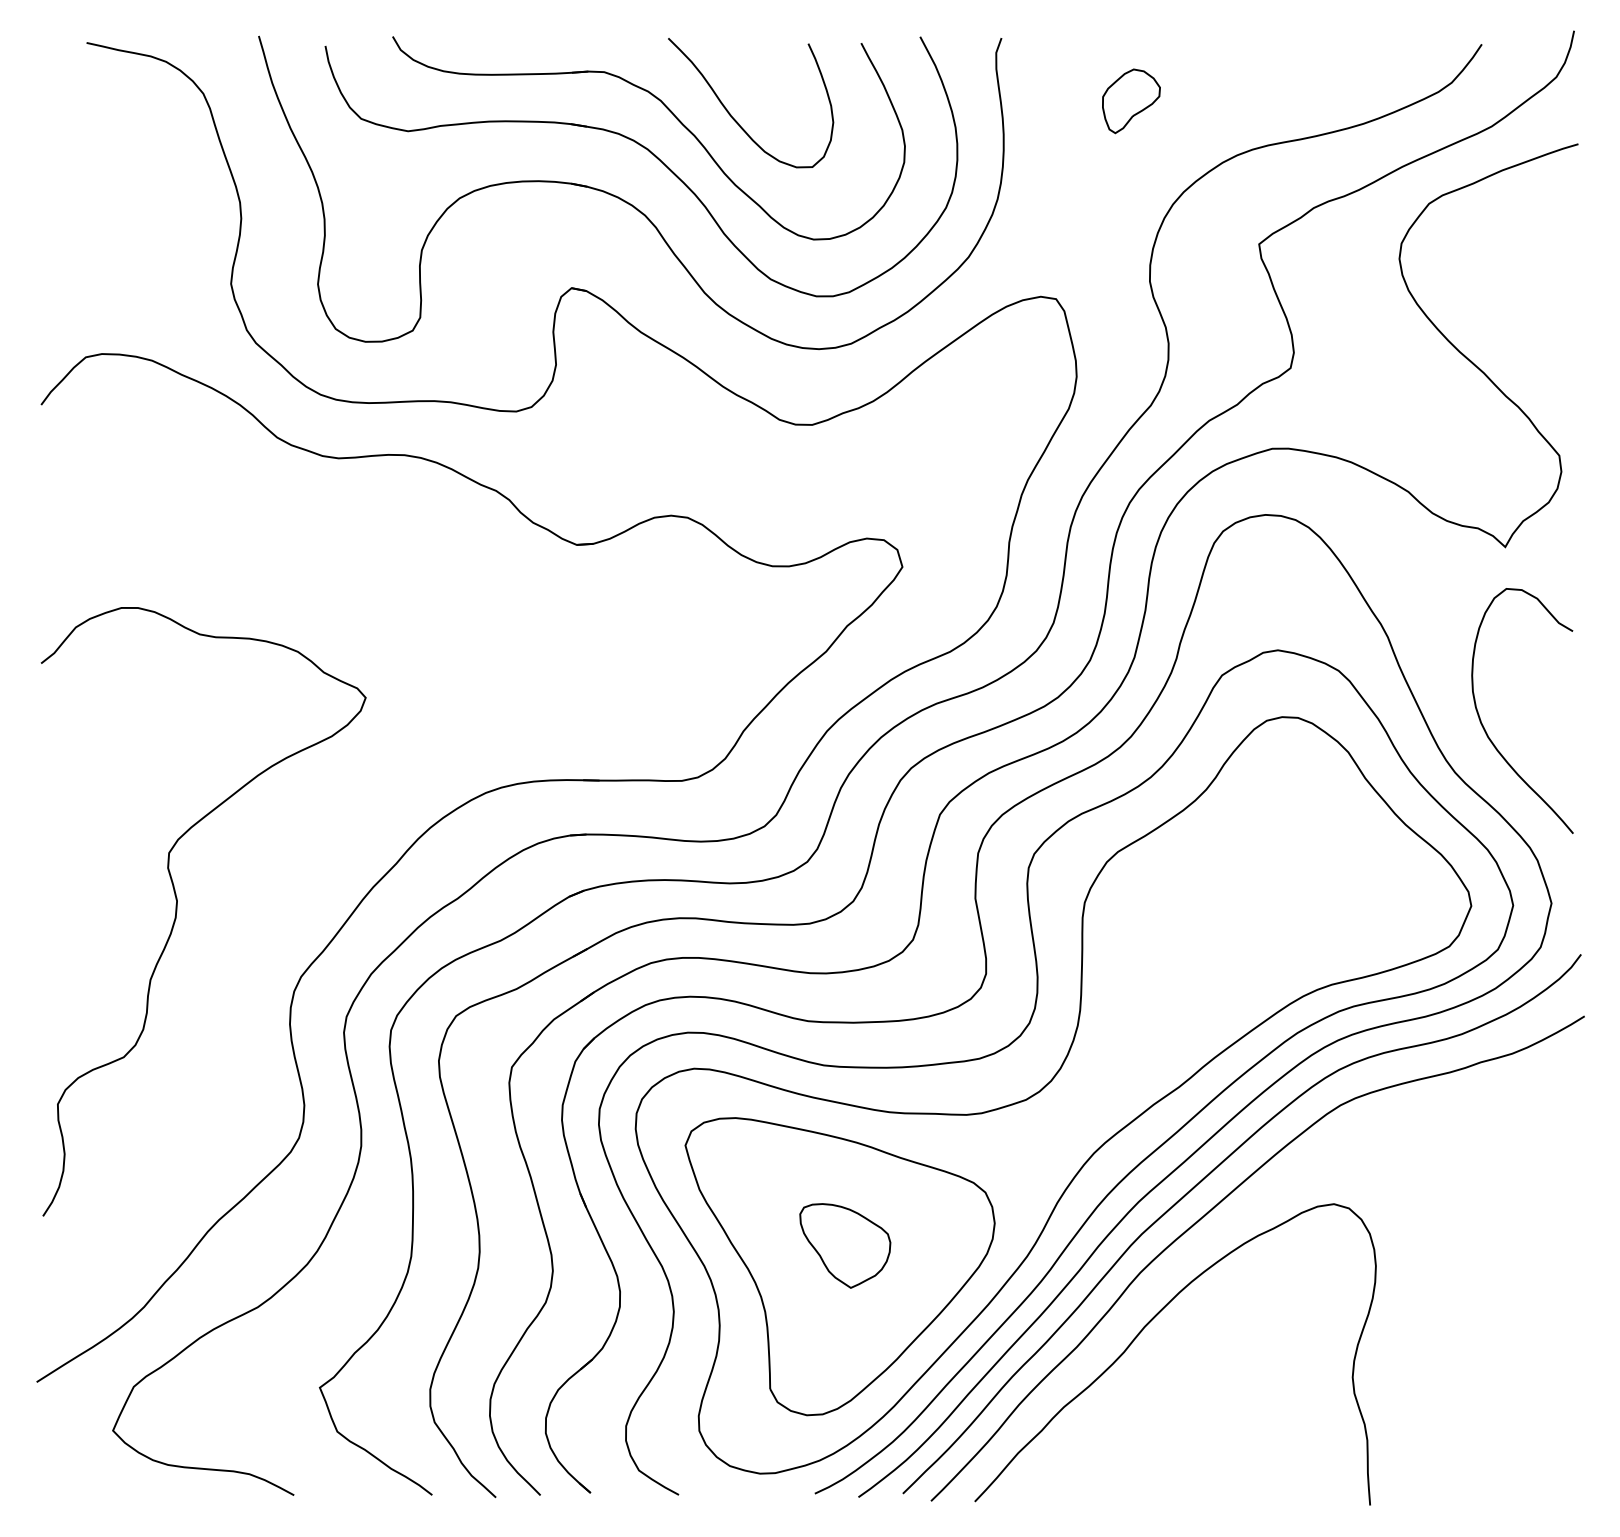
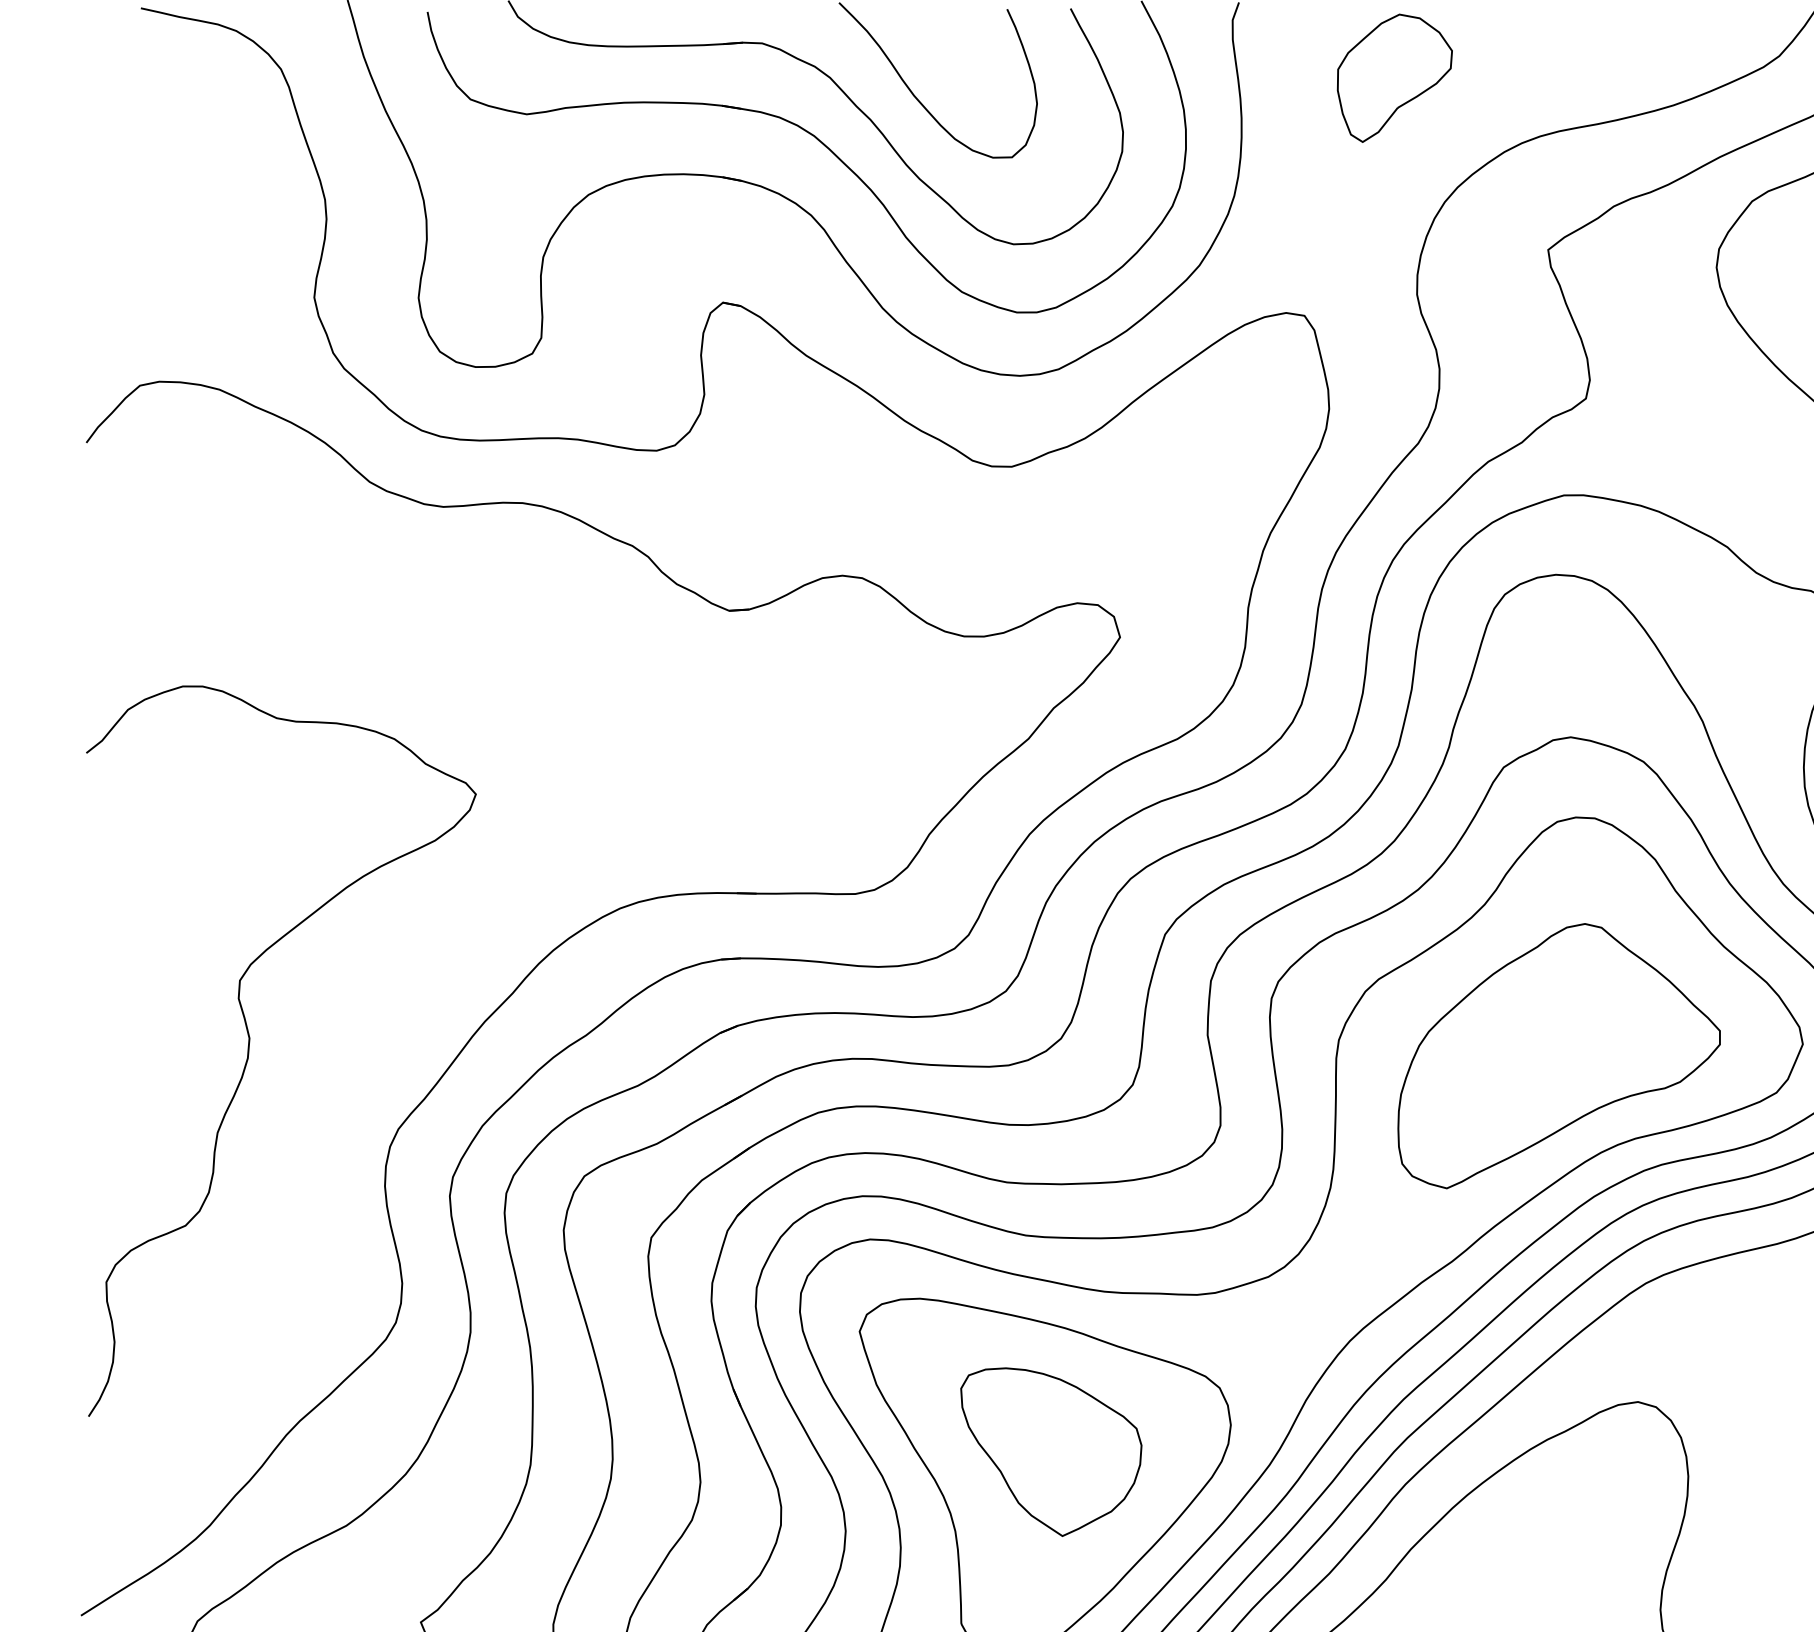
part: (1131, 101) -> (1394, 78), size x1.67
part: (1268, 915) -> (1559, 1055), added
part: (845, 1245) -> (1051, 1451), size x1.67

